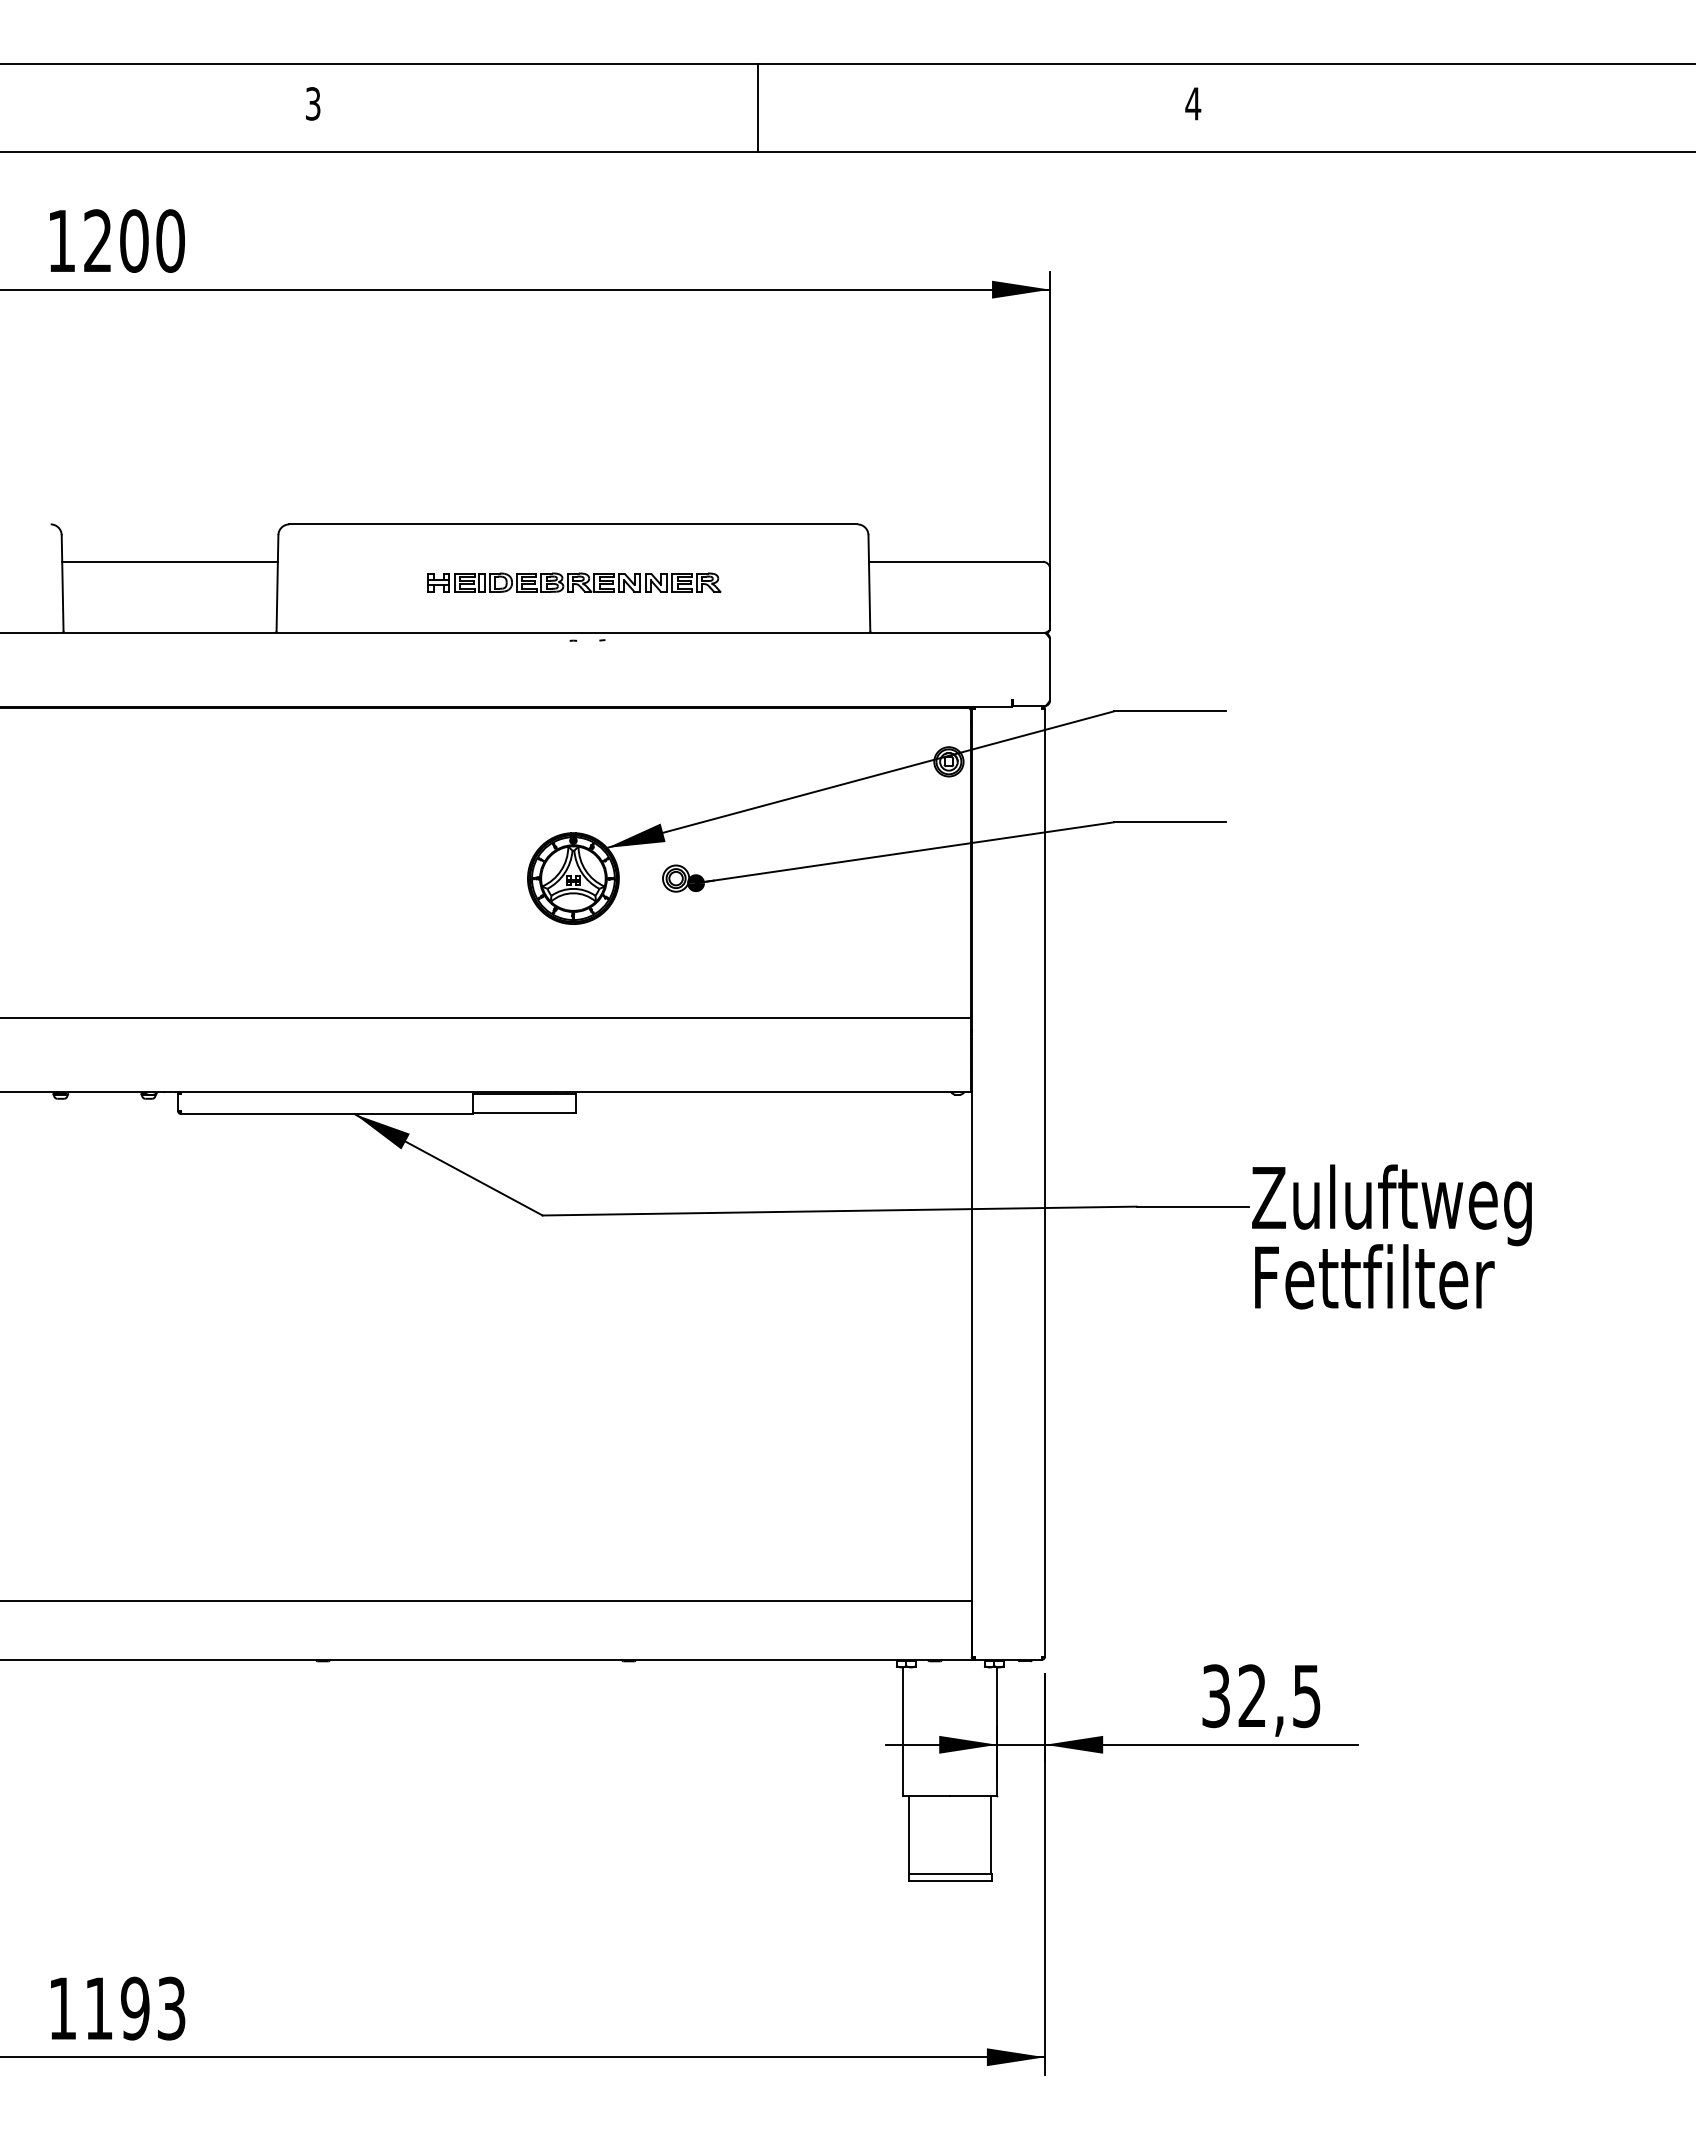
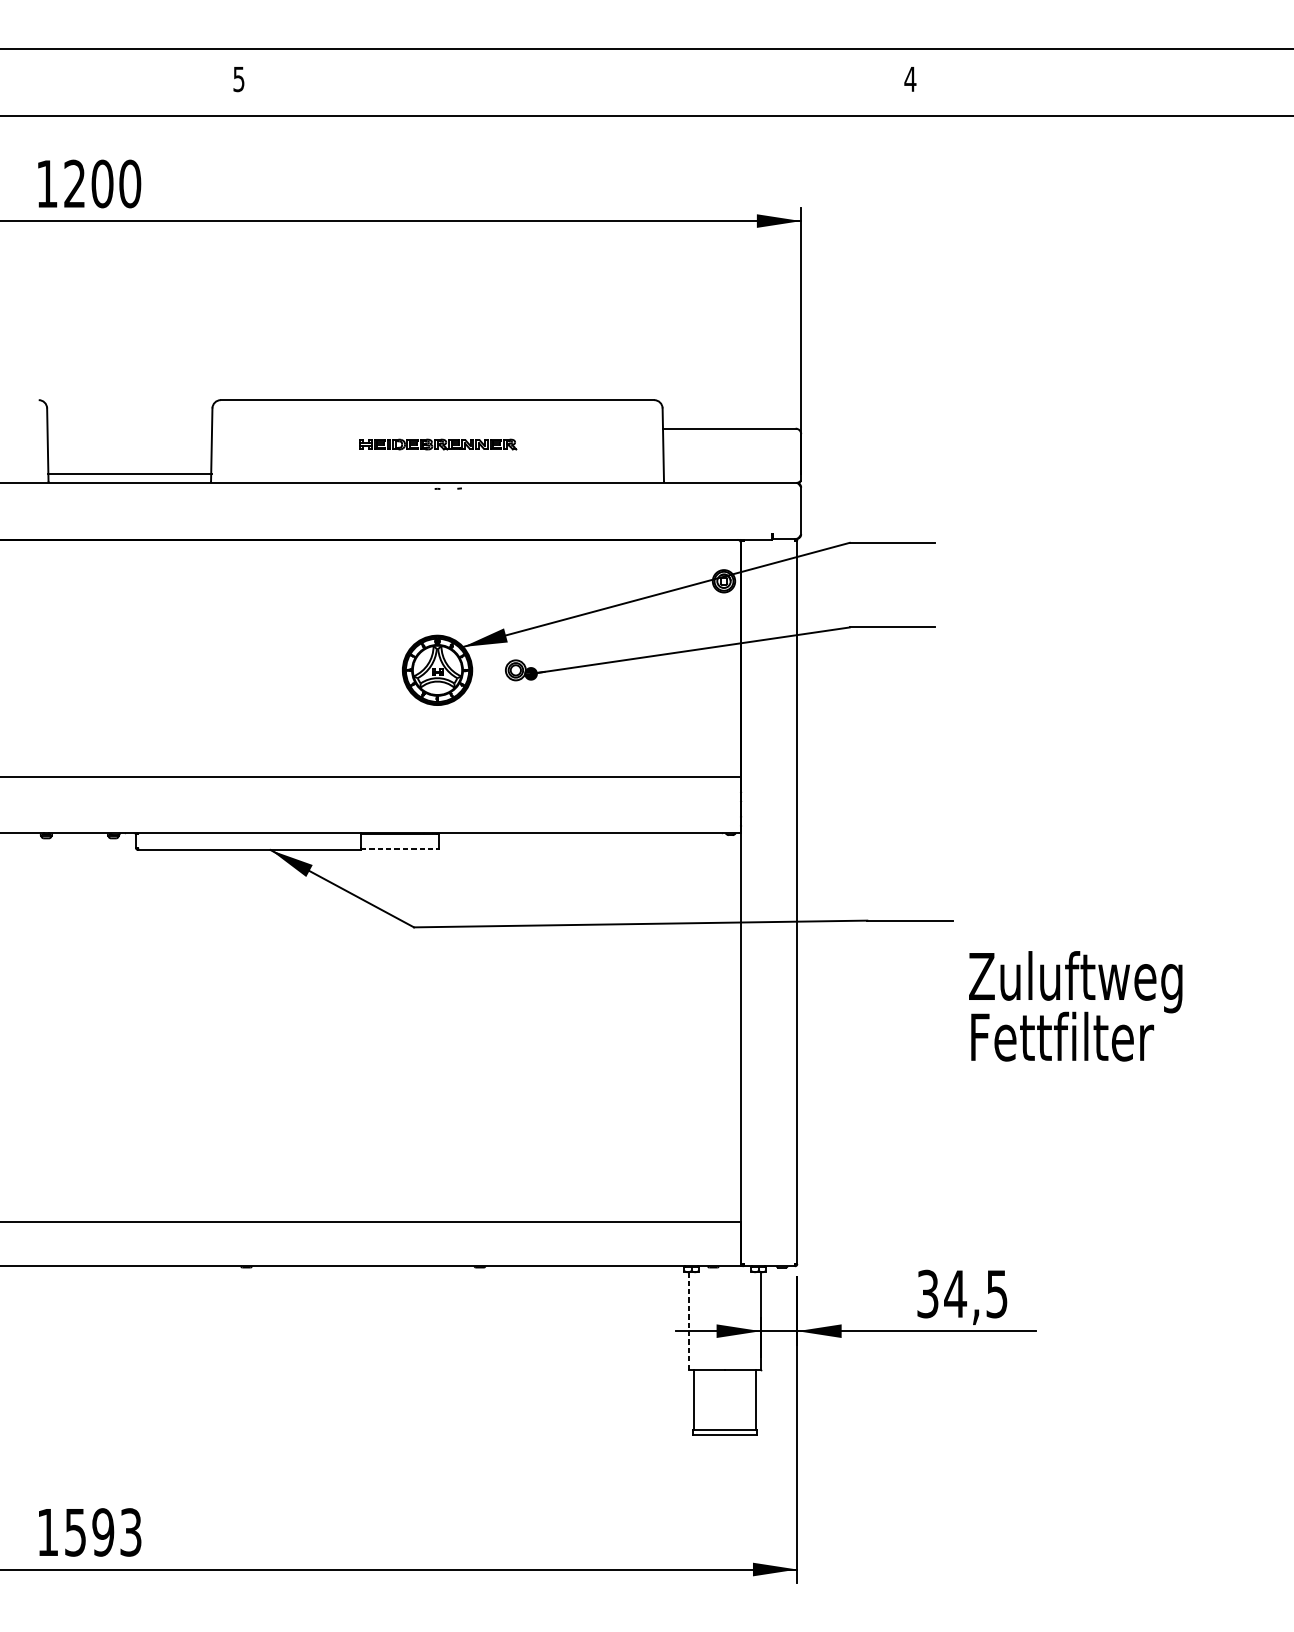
text: (313, 103) -> (239, 79), 3 -> 5
line: (758, 108) -> (578, 82), removed
line: (169, 561) -> (129, 473), moved
part: (574, 582) -> (438, 444), size x0.7
line: (522, 1112) -> (398, 848), solid -> dashed
text: (1391, 1236) -> (1075, 1005), moved
text: (1252, 1695) -> (955, 1293), 32,5 -> 34,5
line: (903, 1732) -> (689, 1321), solid -> dashed
text: (98, 2008) -> (75, 1532), 1193 -> 1593

